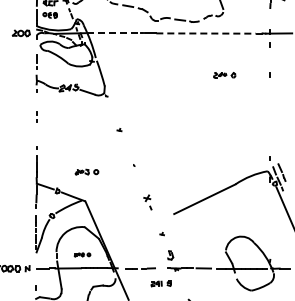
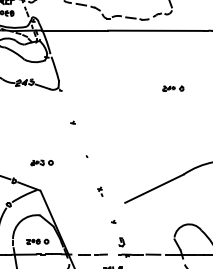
line: (114, 33) -> (68, 30), dashed -> solid
line: (206, 33) -> (155, 30), dashed -> solid
part: (224, 75) -> (173, 88), moved
part: (148, 202) -> (100, 191), size x0.62
part: (82, 254) -> (37, 241), size x1.43

